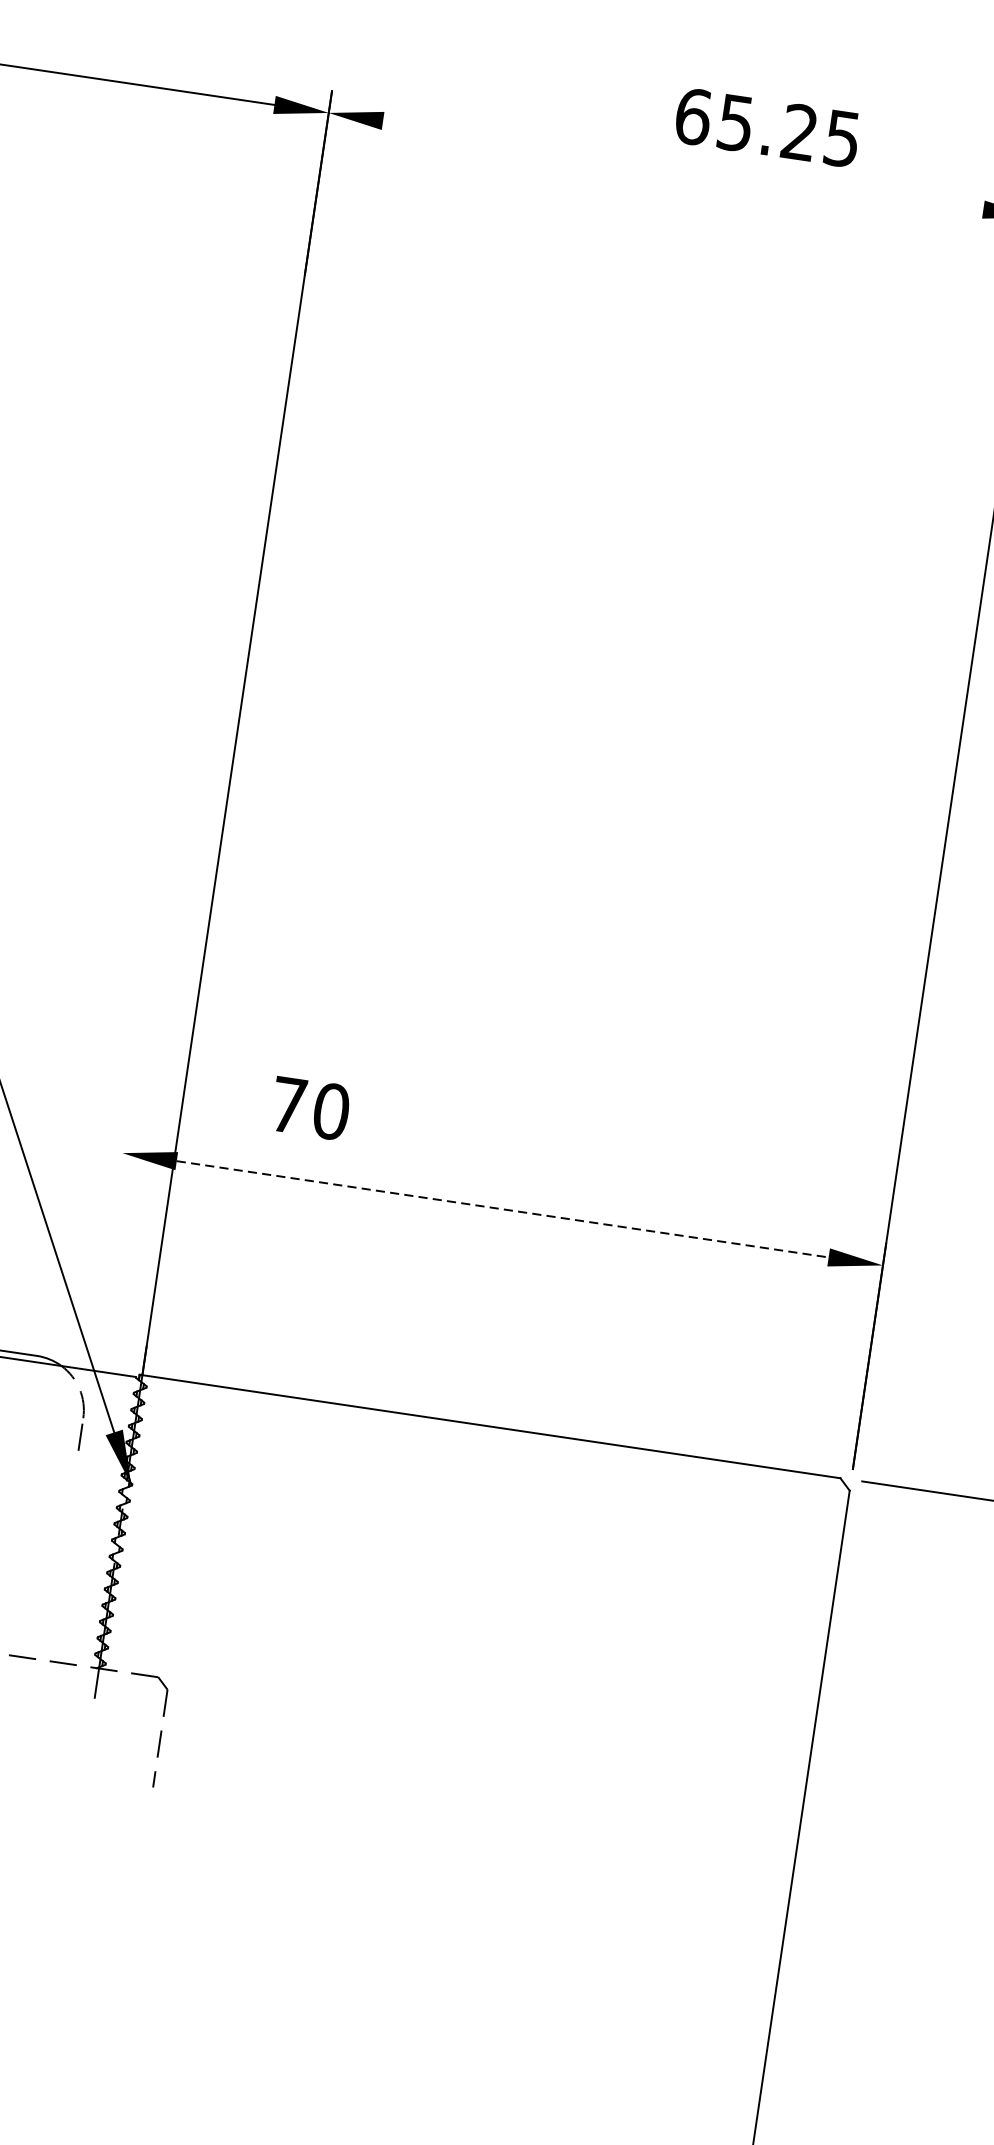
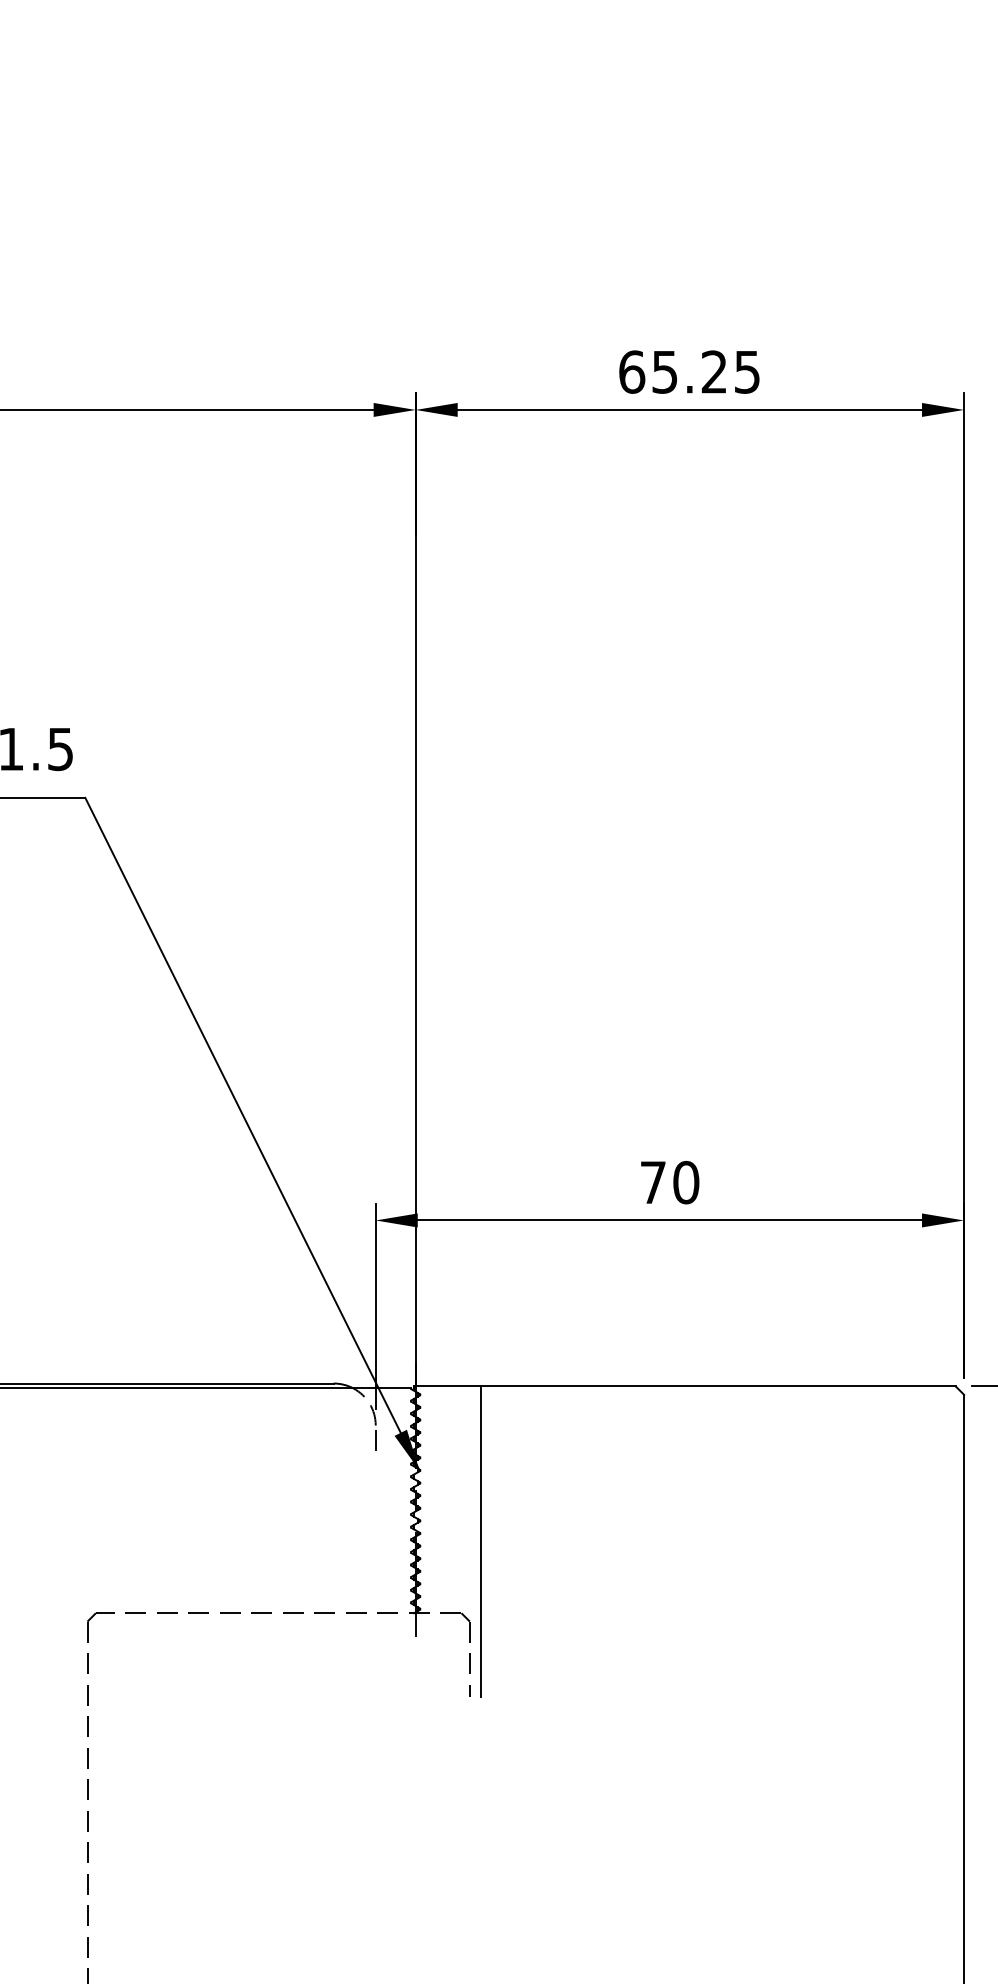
text: (767, 126) -> (689, 371), moved
line: (682, 164) -> (689, 409), added
text: (311, 1108) -> (670, 1182), moved
line: (503, 1209) -> (670, 1220), dashed -> solid
line: (105, 1263) -> (375, 1305), added
line: (196, 1588) -> (480, 1541), added

